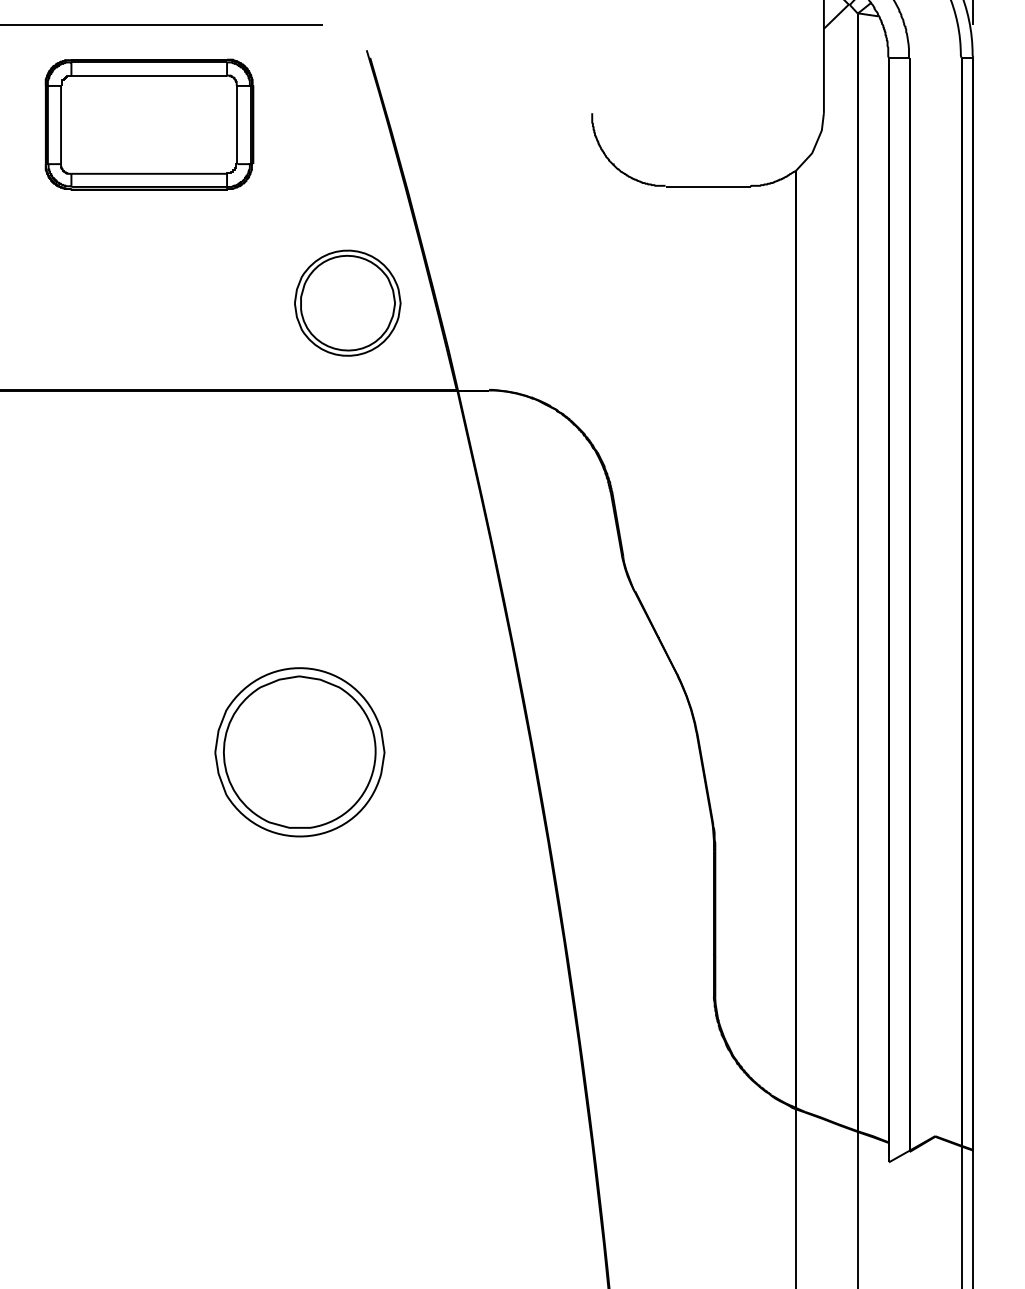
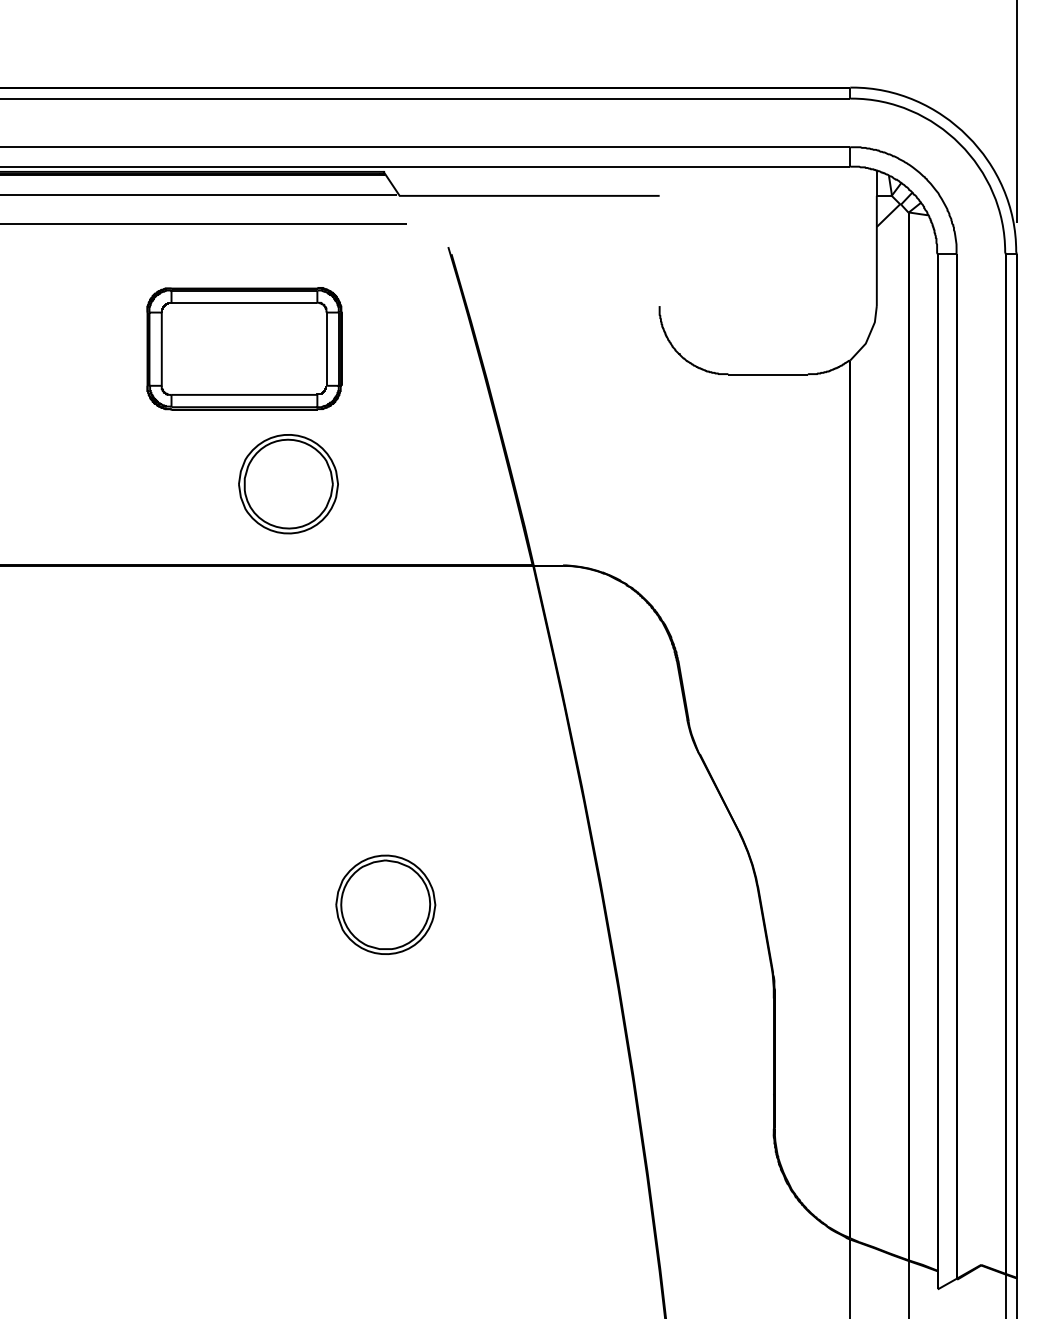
part: (149, 124) -> (244, 348), moved
part: (347, 303) -> (288, 484), moved
part: (299, 751) -> (385, 904), size x0.62

